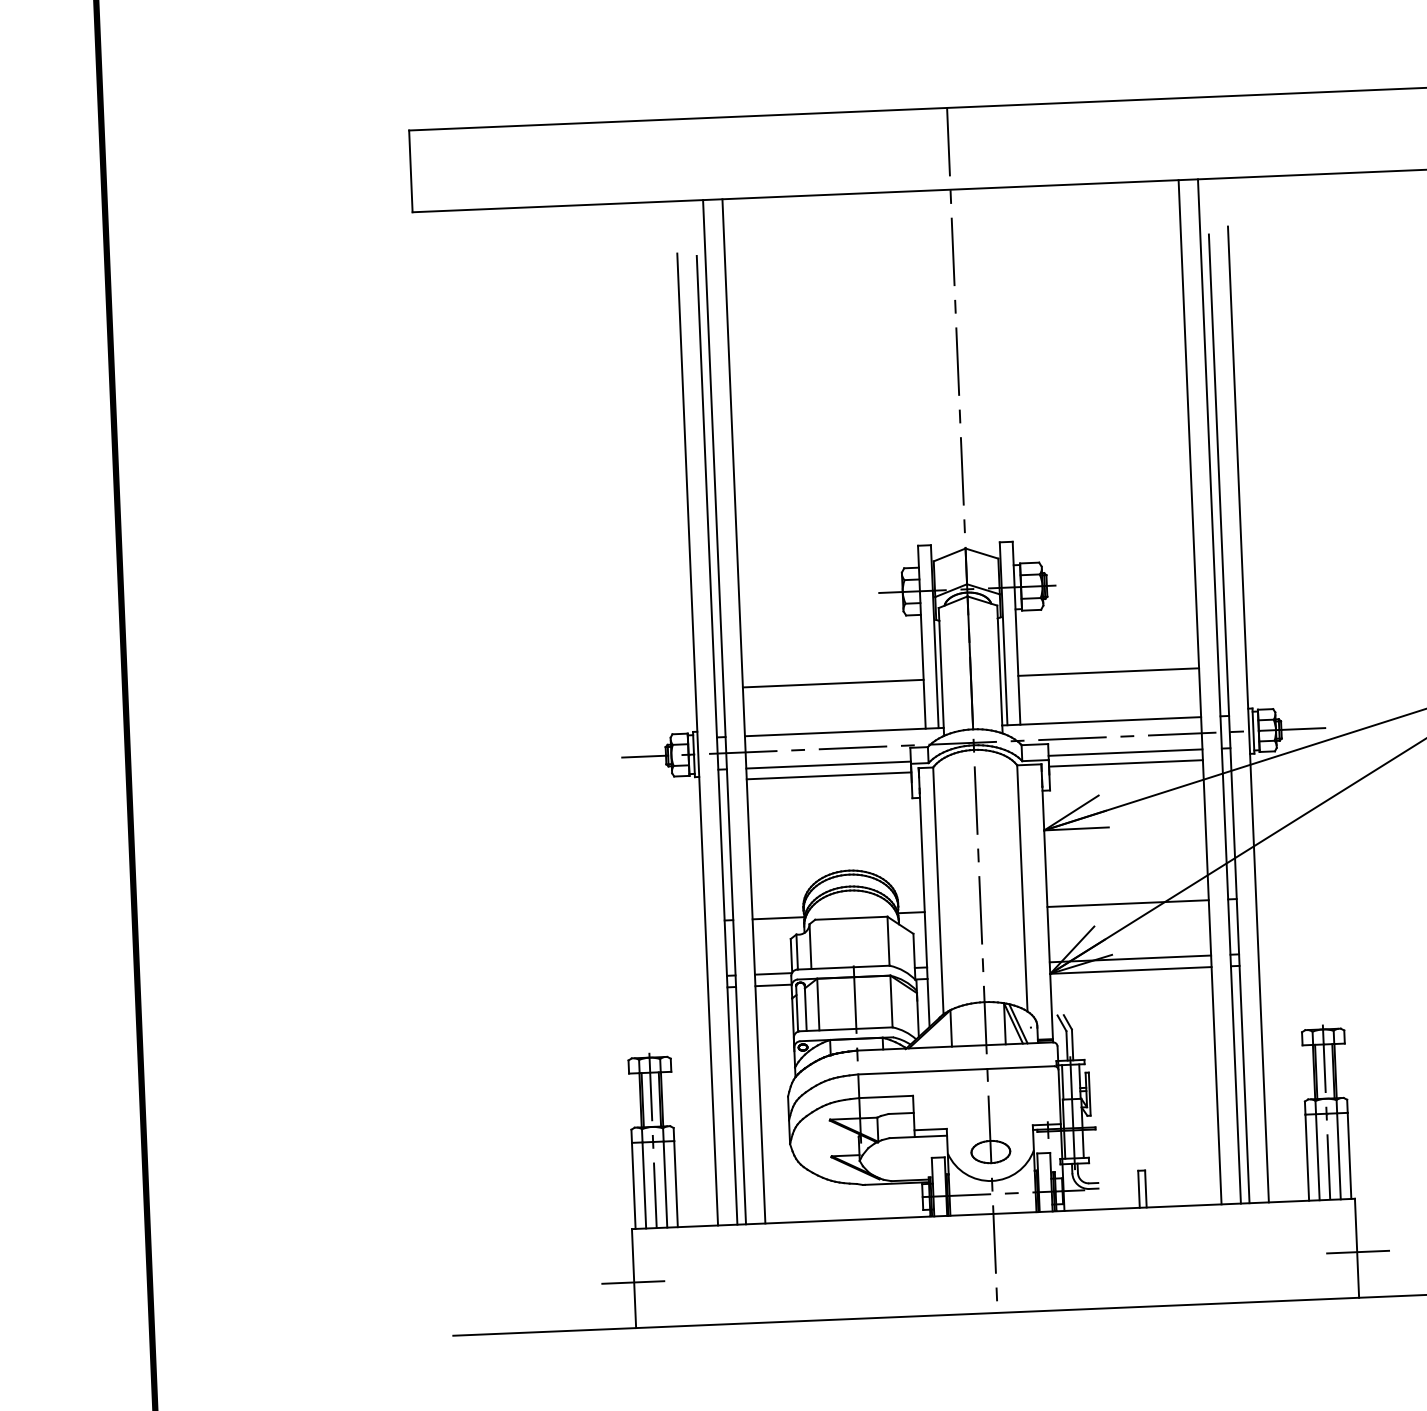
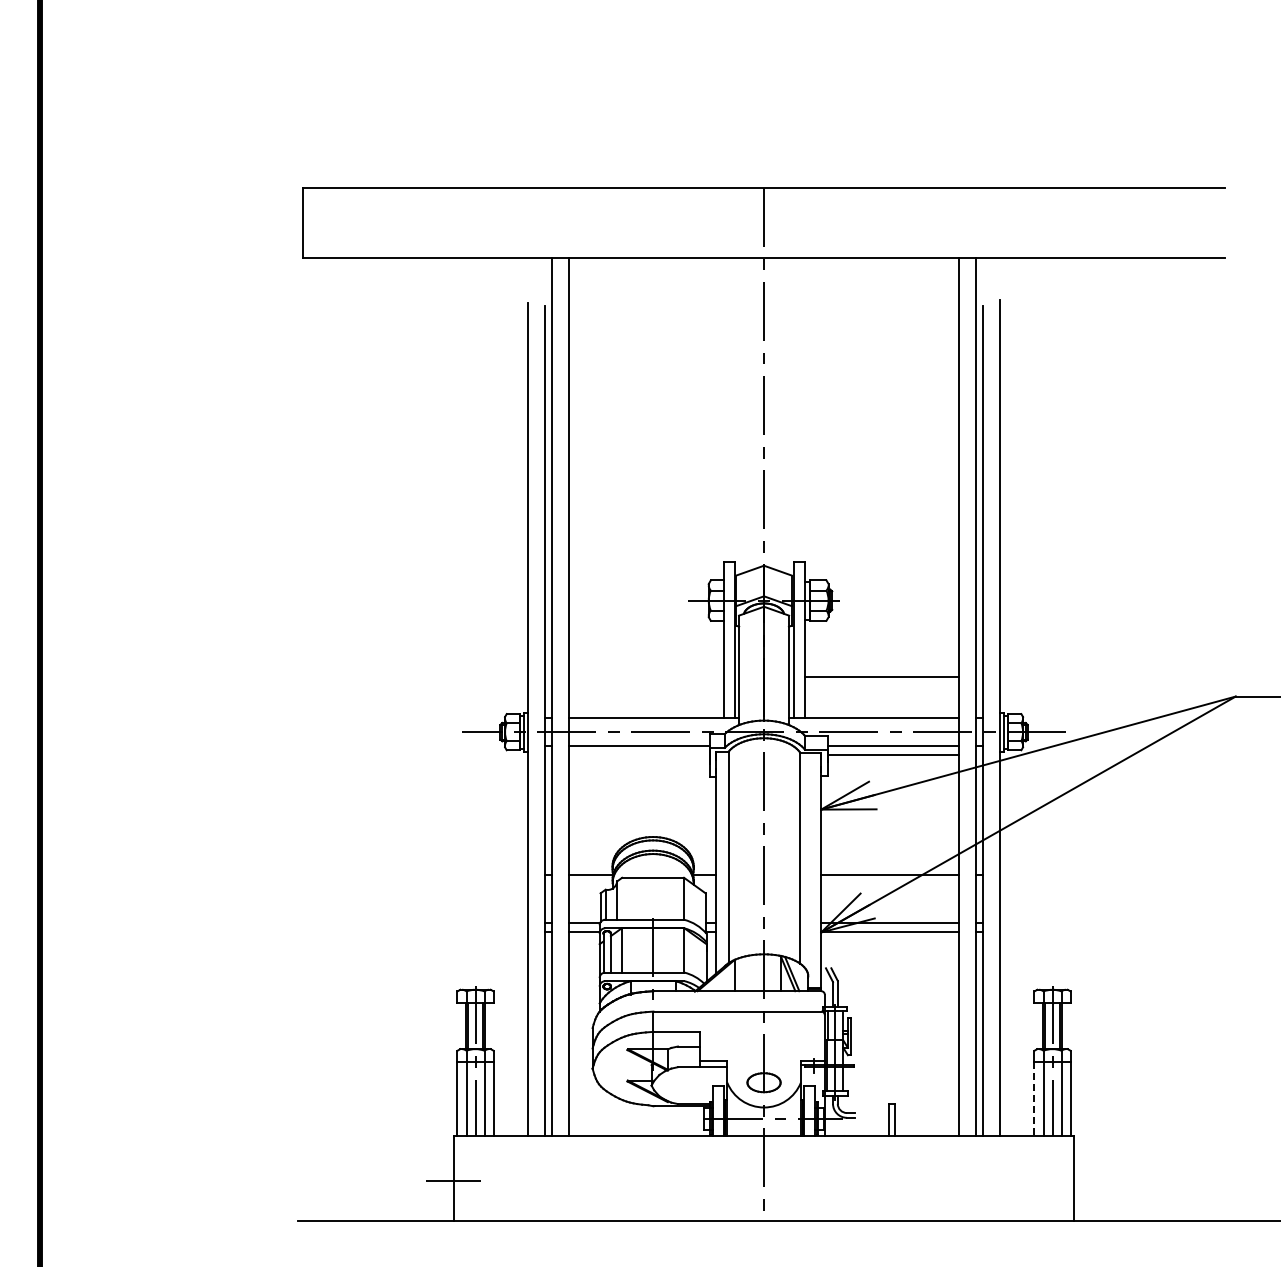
line: (832, 683) -> (645, 676), removed
line: (828, 776) -> (638, 755), removed
line: (1307, 1157) -> (1034, 1098), solid -> dashed
line: (1358, 1252) -> (1074, 1181), removed

